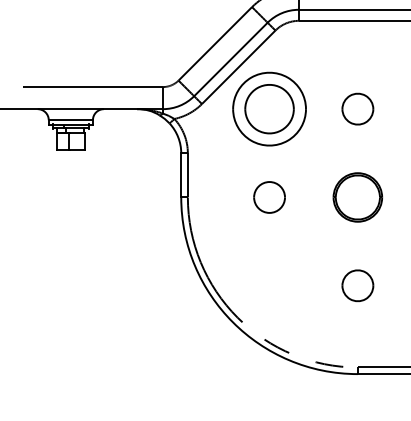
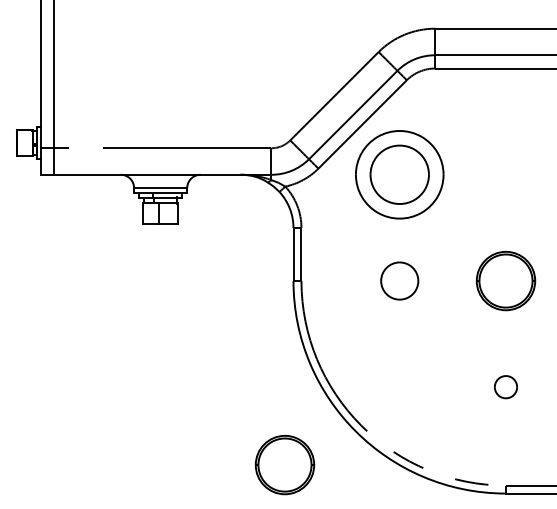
part: (357, 108) -> (505, 174), removed
part: (357, 285) -> (505, 386), size x0.6
part: (173, 350) -> (284, 465), added

